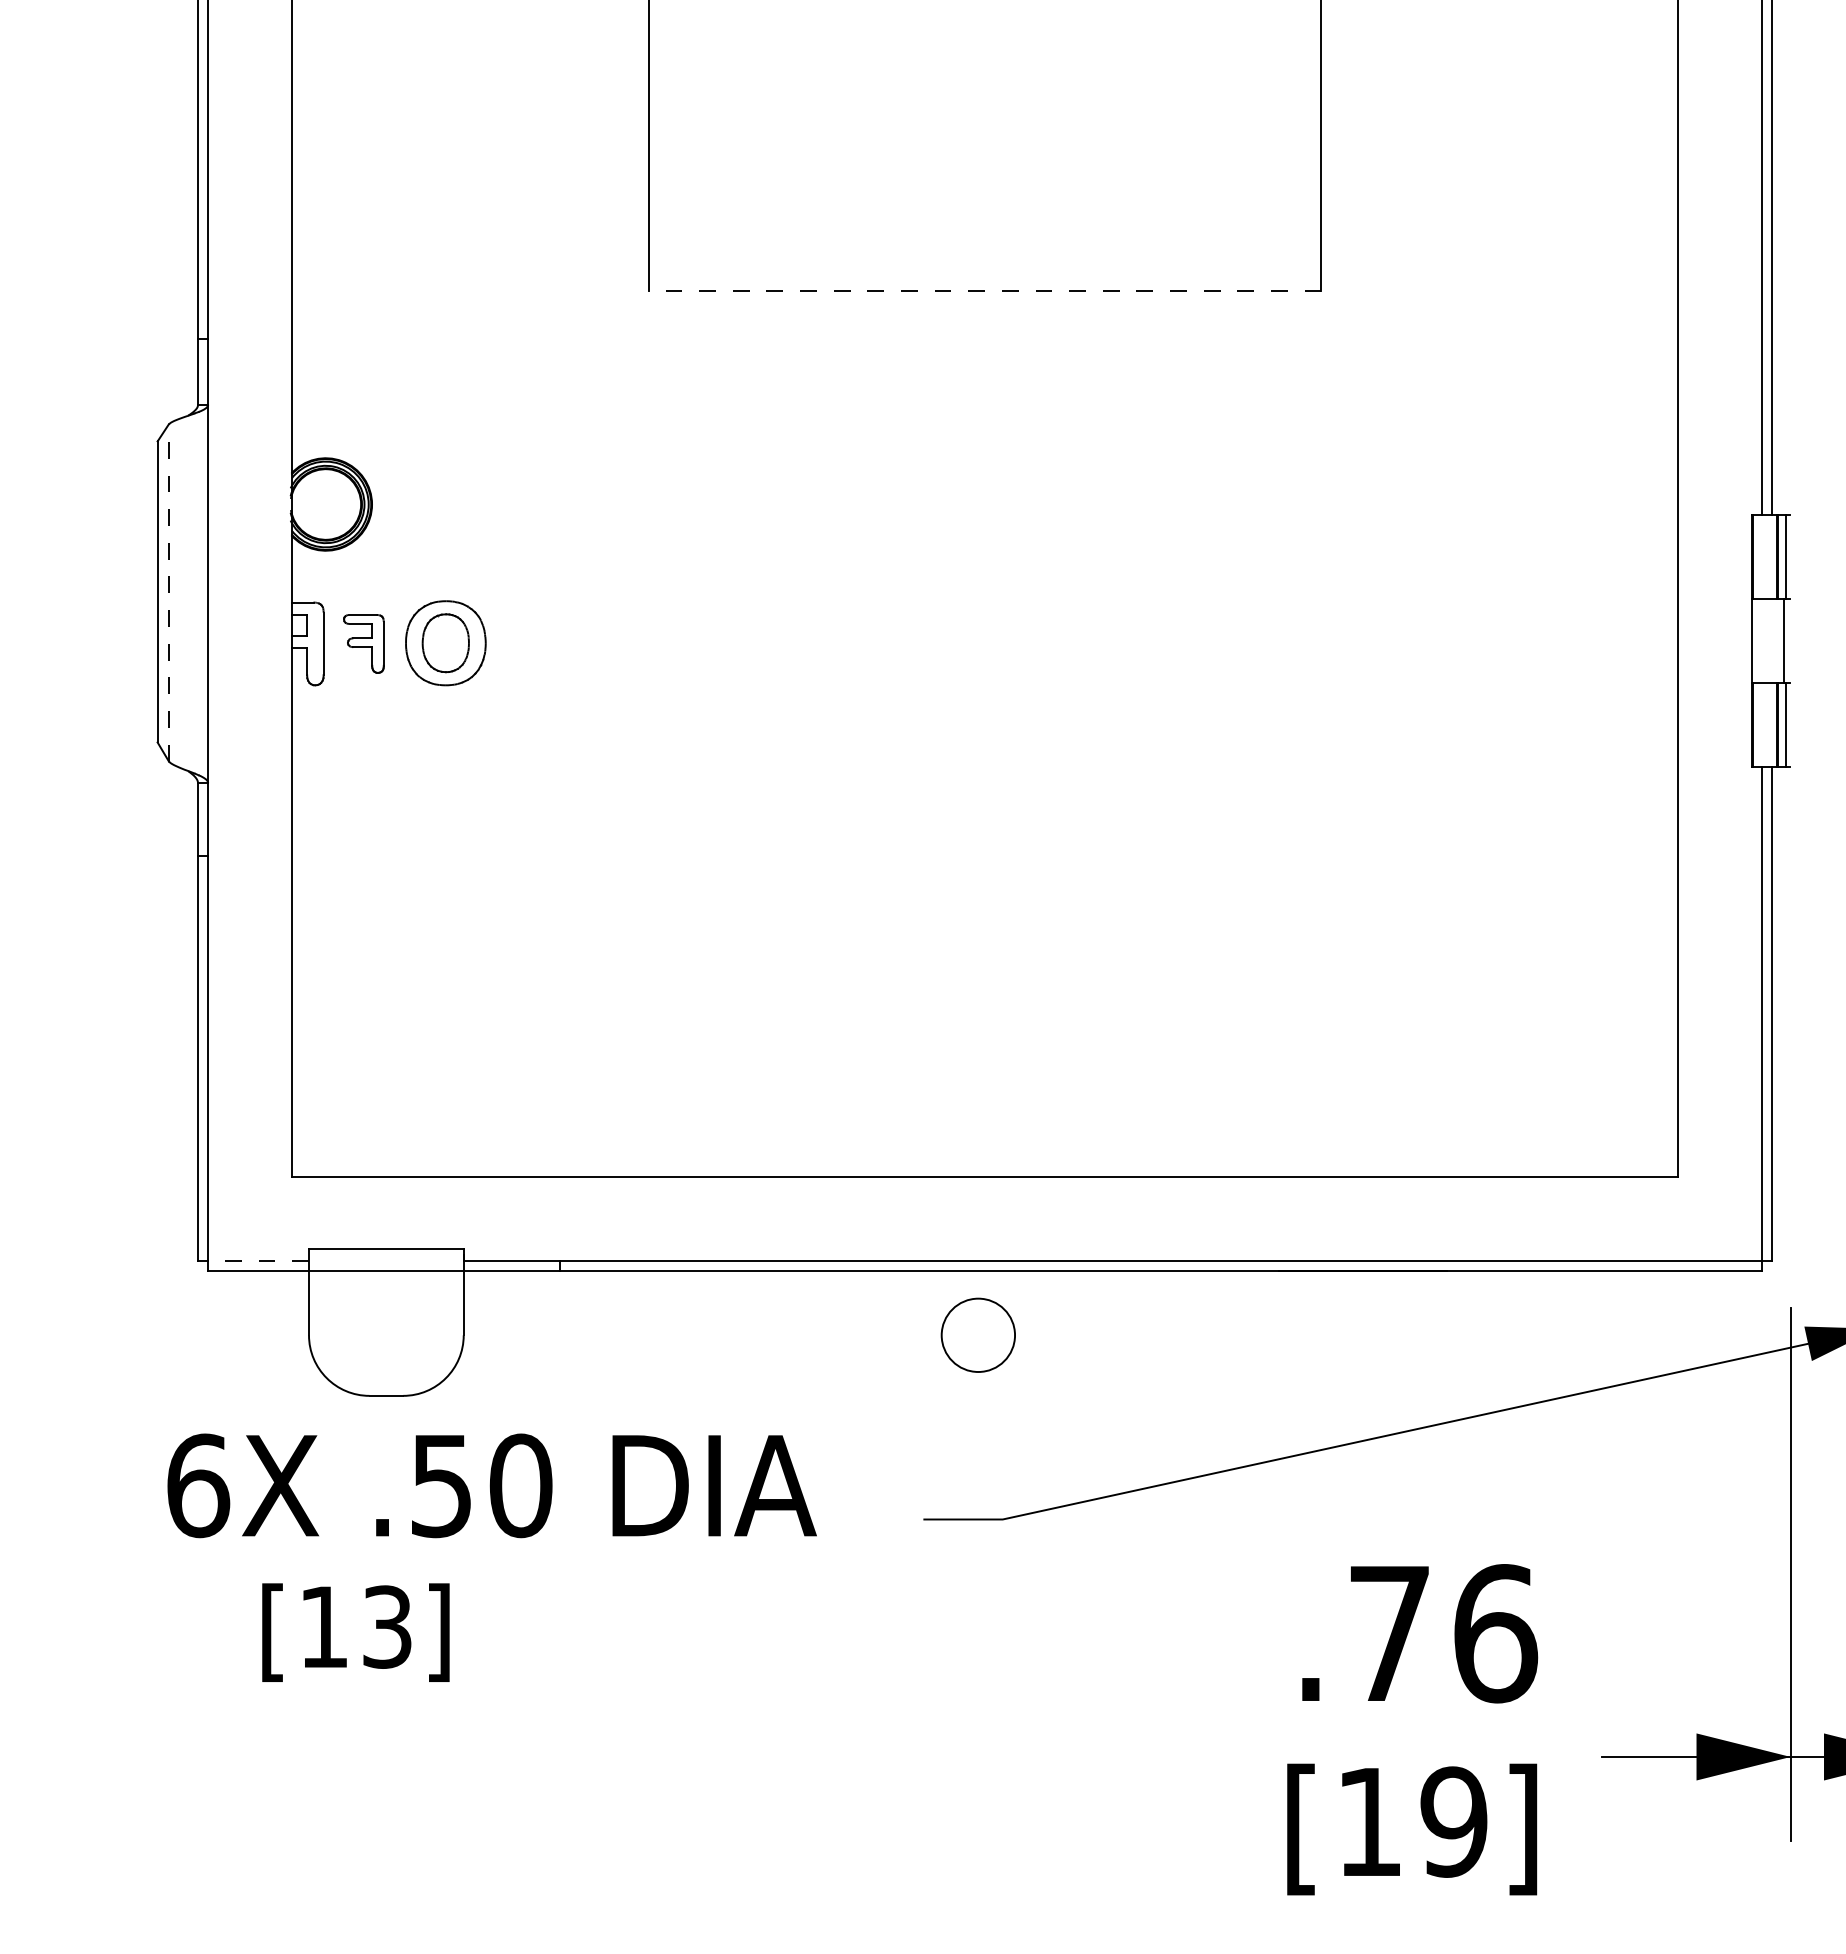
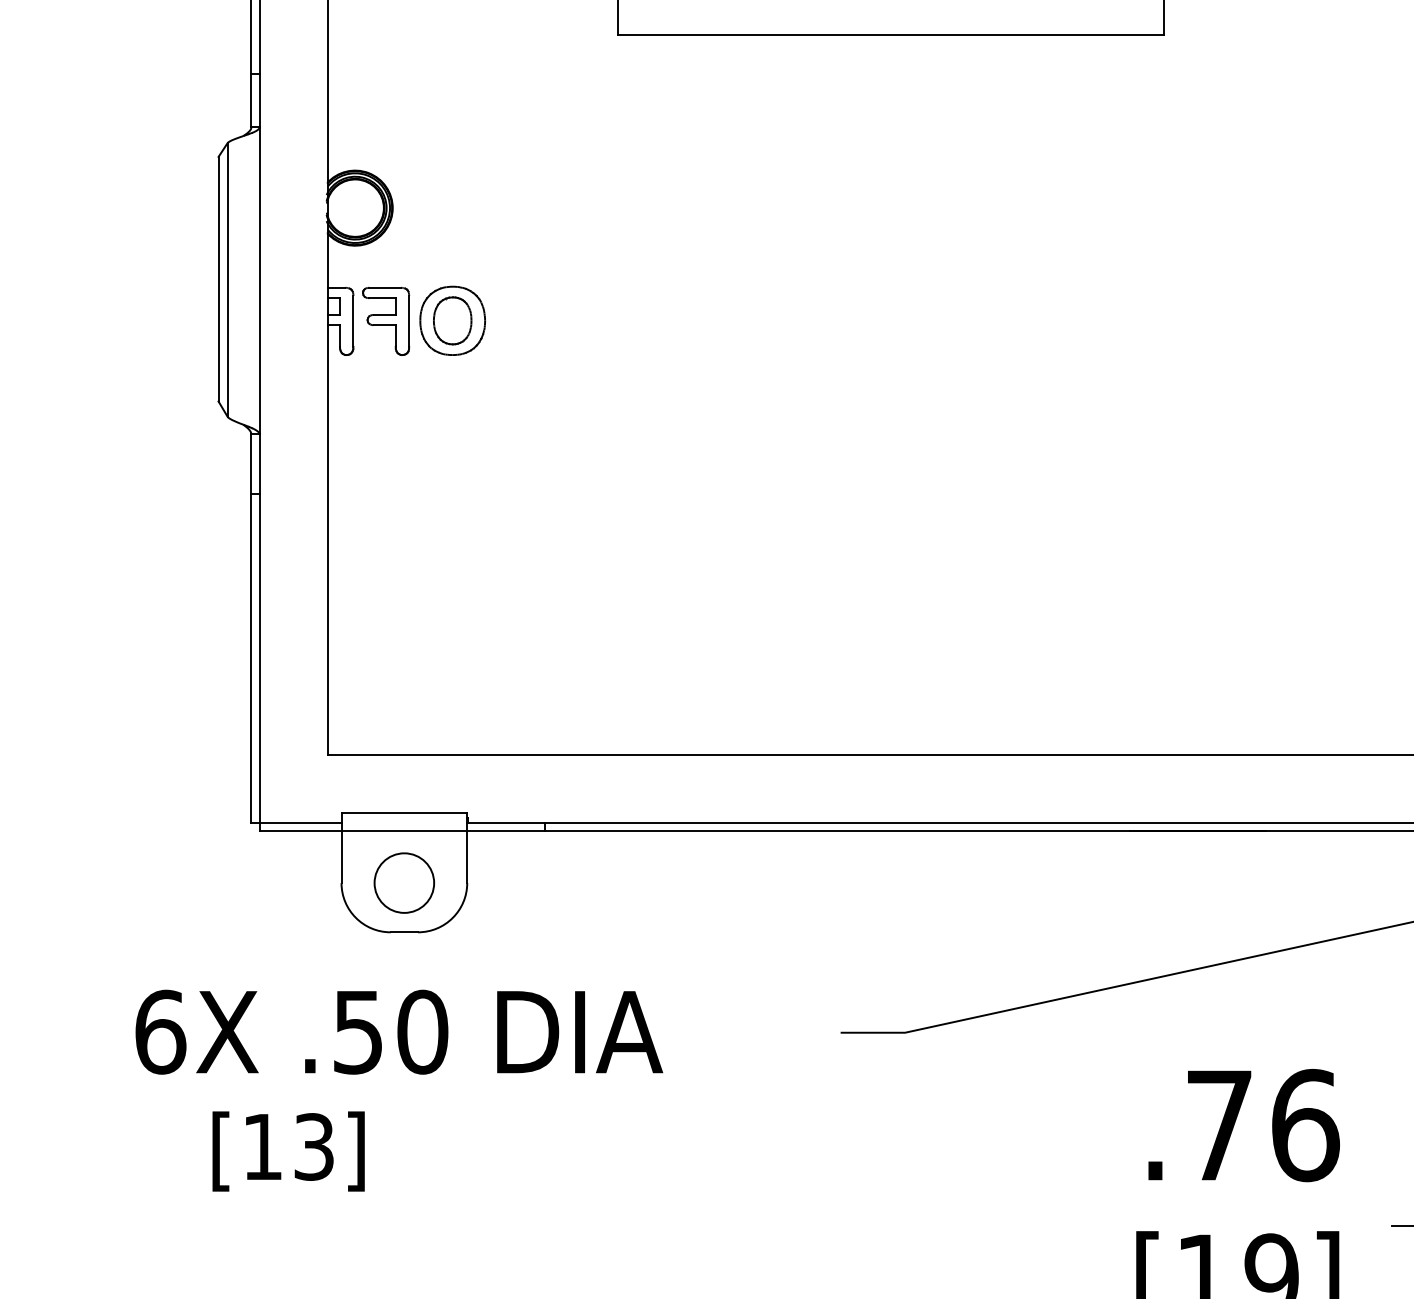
line: (984, 291) -> (890, 35), dashed -> solid
line: (168, 592) -> (227, 279), dashed -> solid
part: (363, 643) -> (385, 321), size x1.43
line: (258, 1261) -> (300, 823), dashed -> solid
circle: (977, 1334) -> (403, 882), moved
text: (491, 1557) -> (398, 1090), moved

